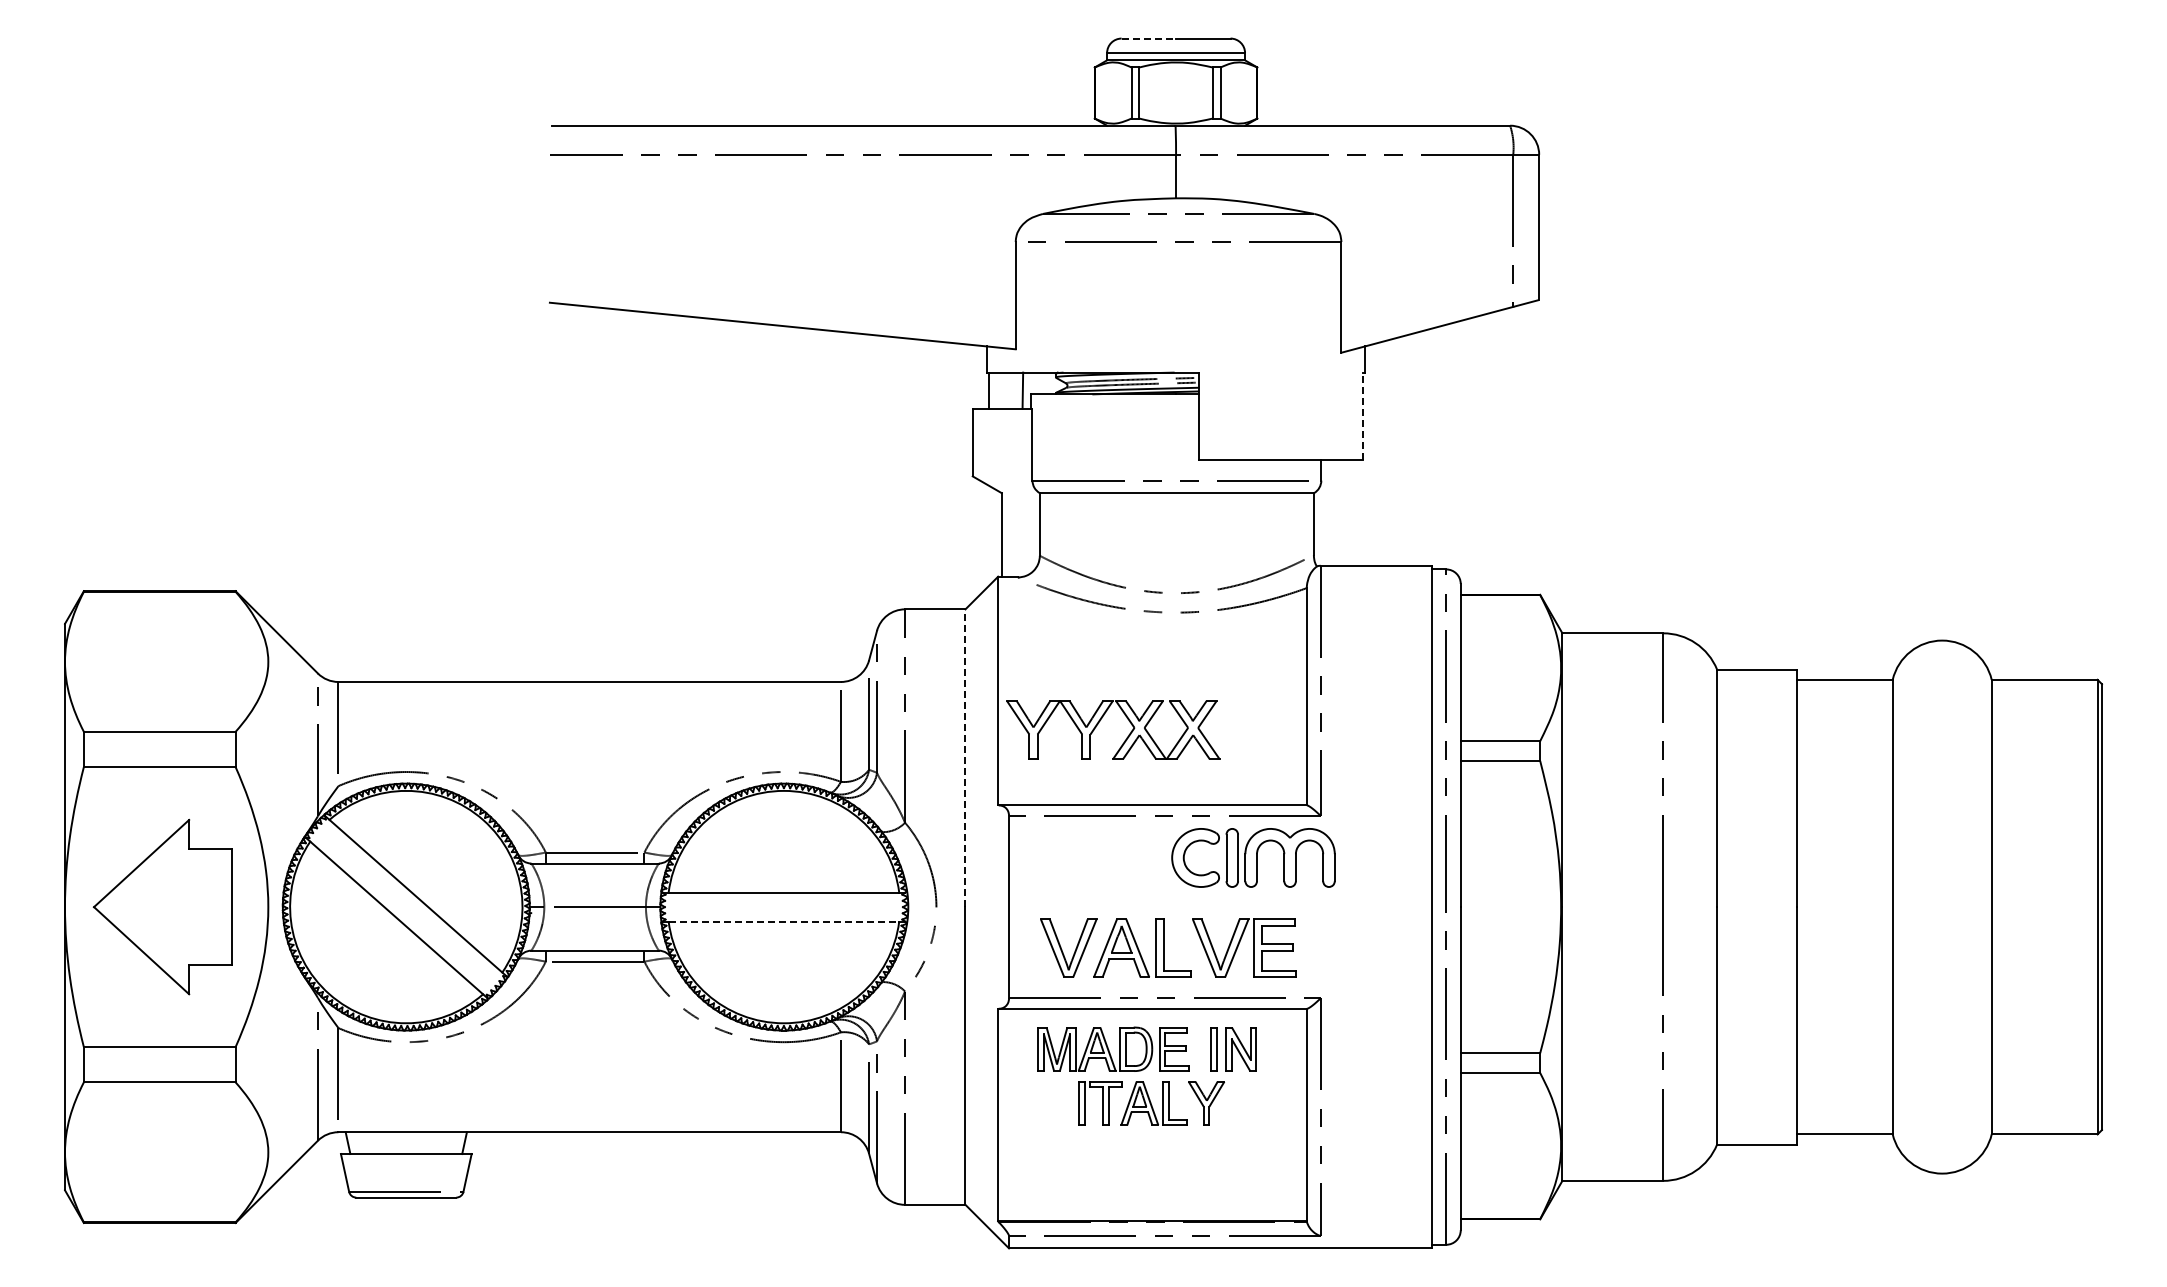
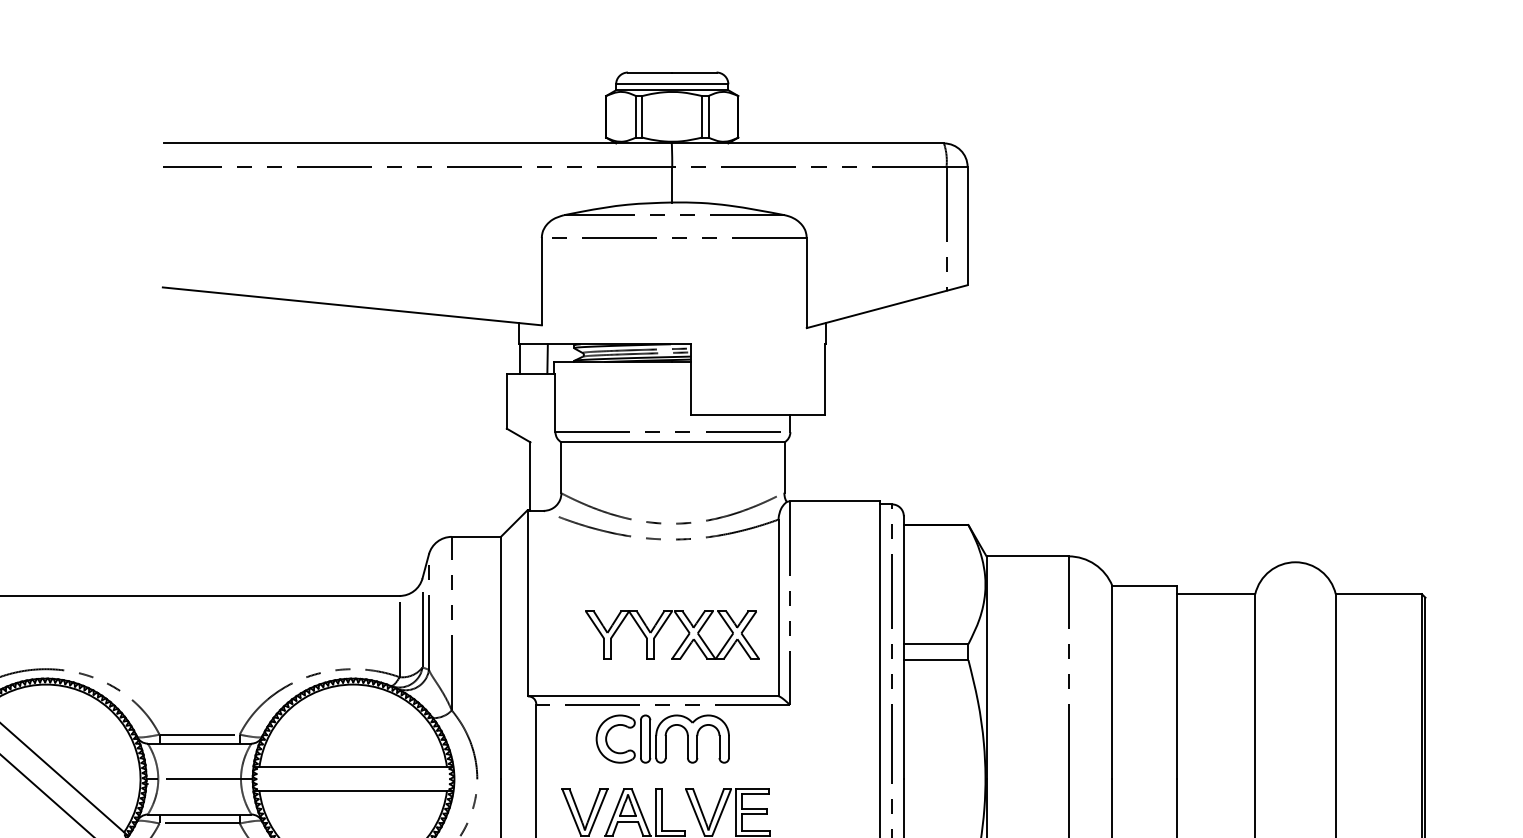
line: (1149, 38) -> (650, 72), dashed -> solid
line: (1363, 416) -> (824, 379), dashed -> solid
part: (1100, 721) -> (662, 628), moved
line: (965, 758) -> (500, 658), dashed -> solid
part: (1253, 857) -> (662, 738), moved
line: (784, 921) -> (353, 790), dashed -> solid

